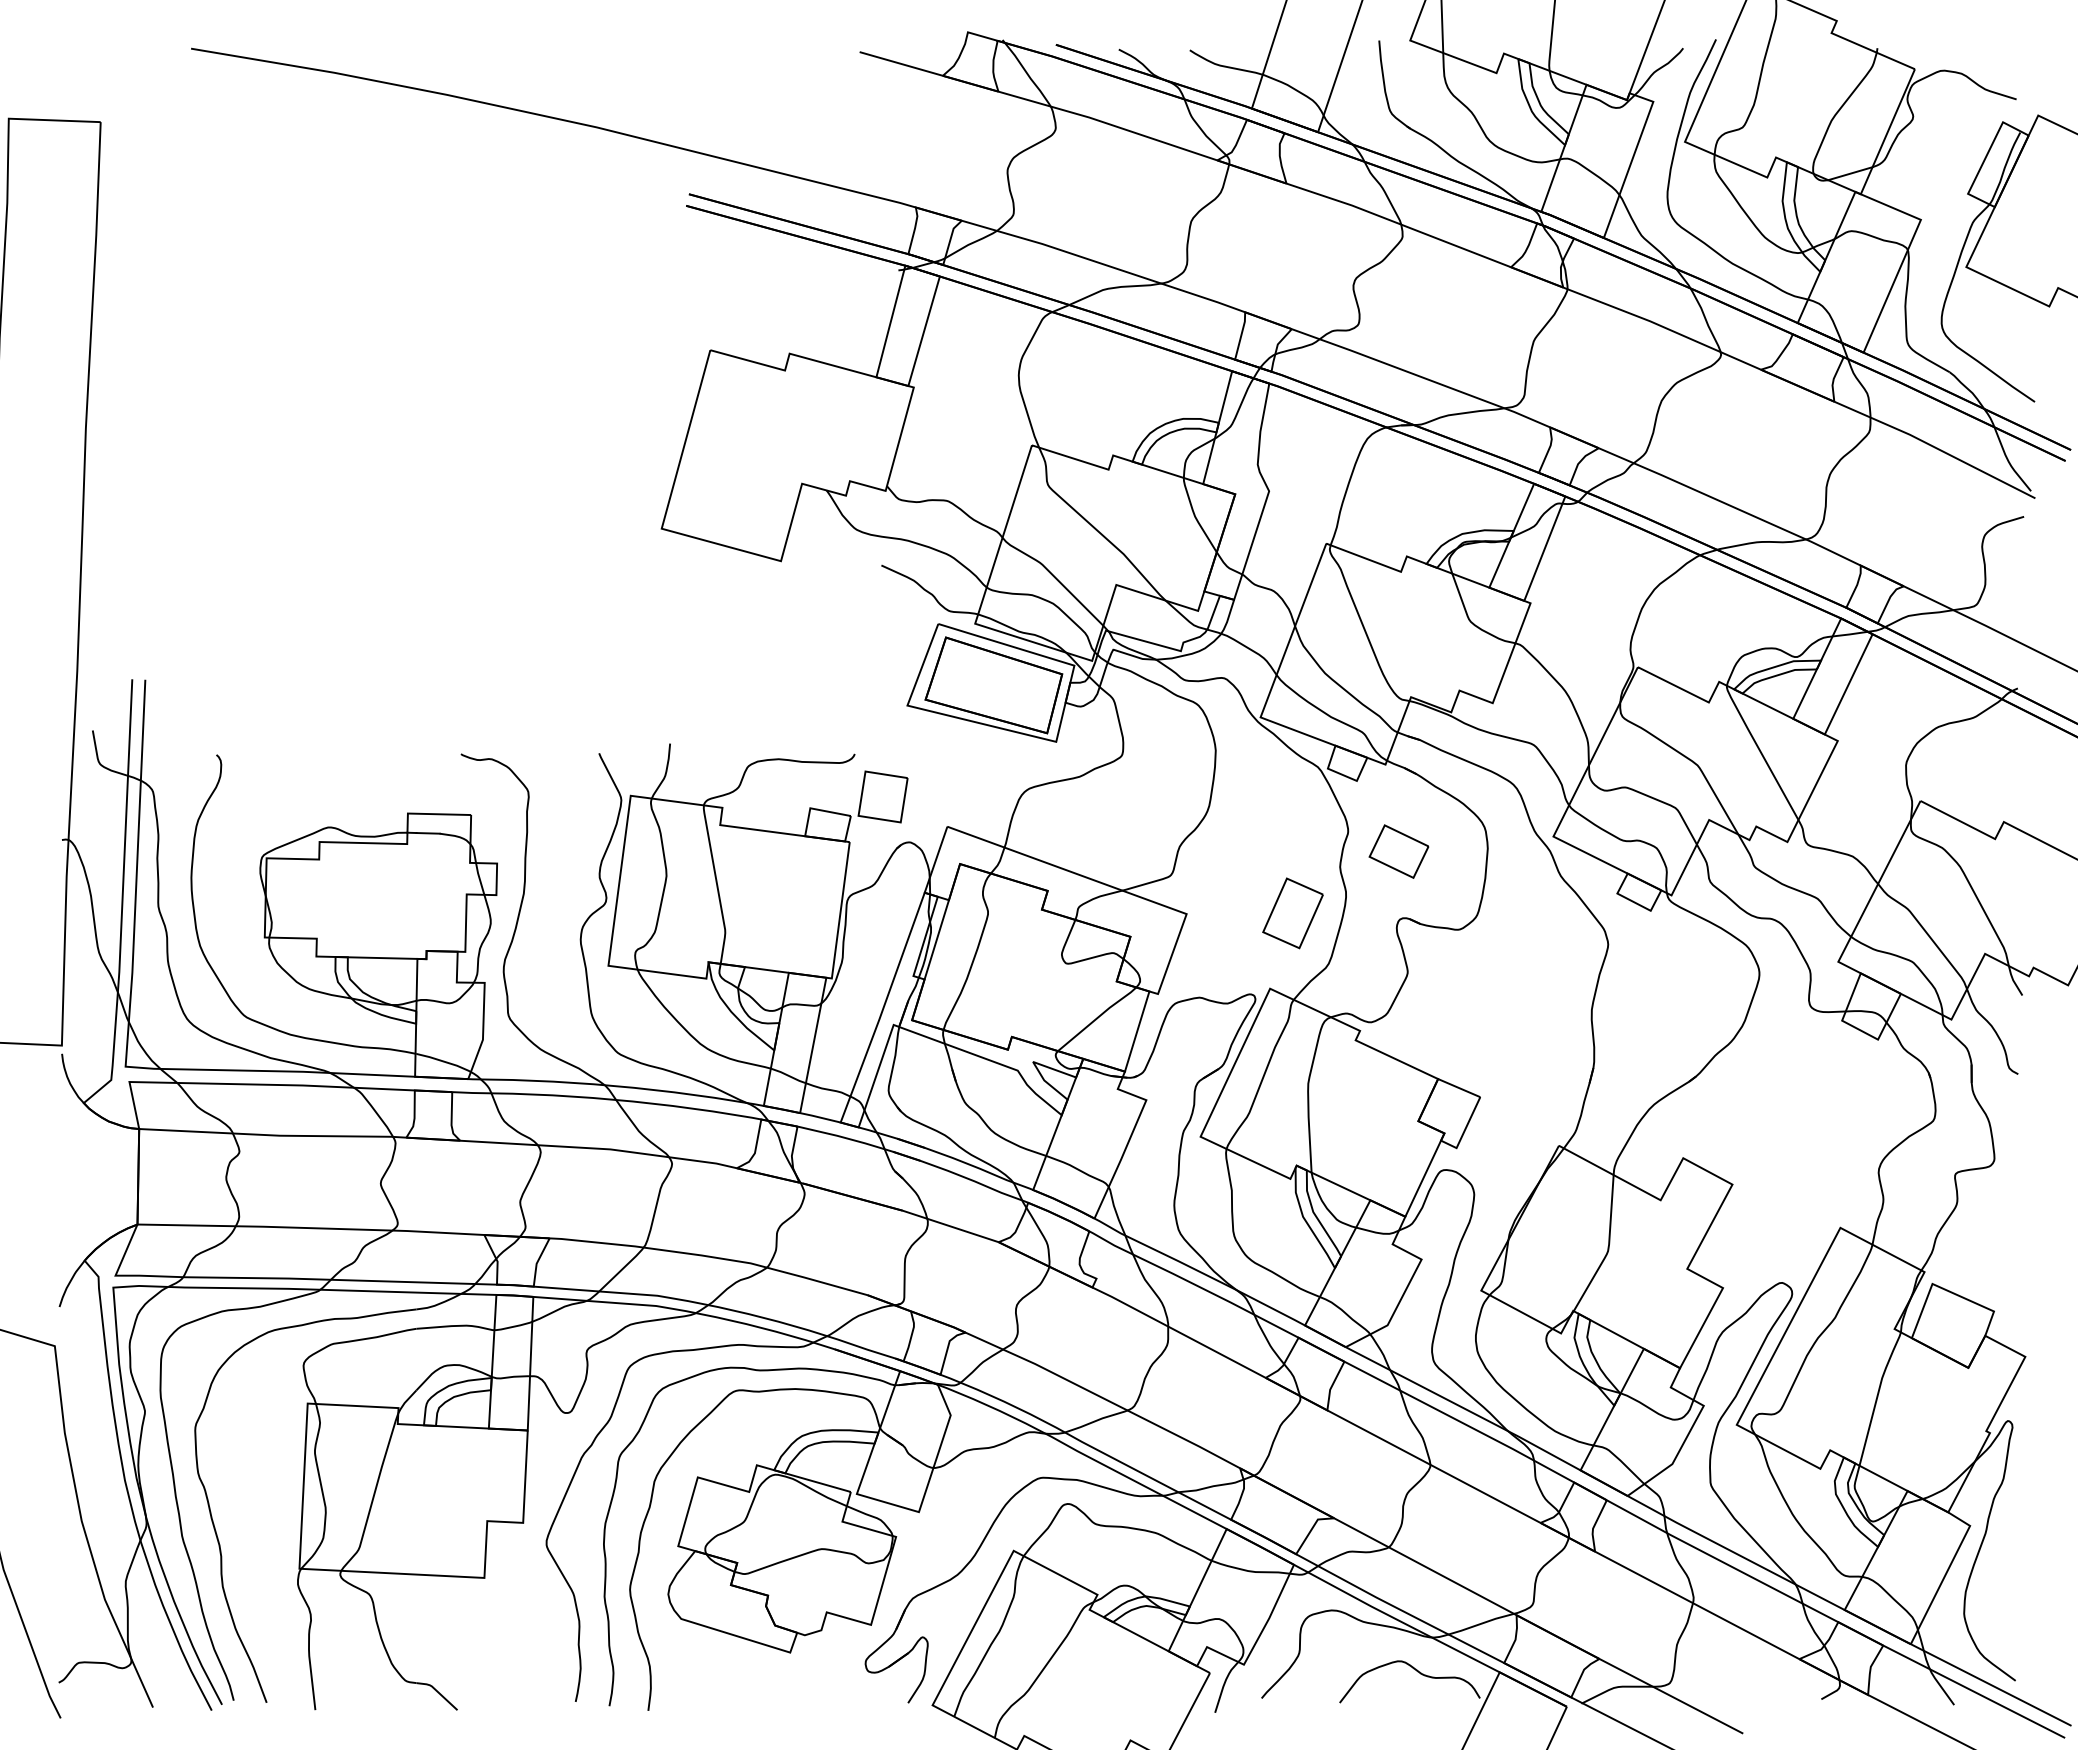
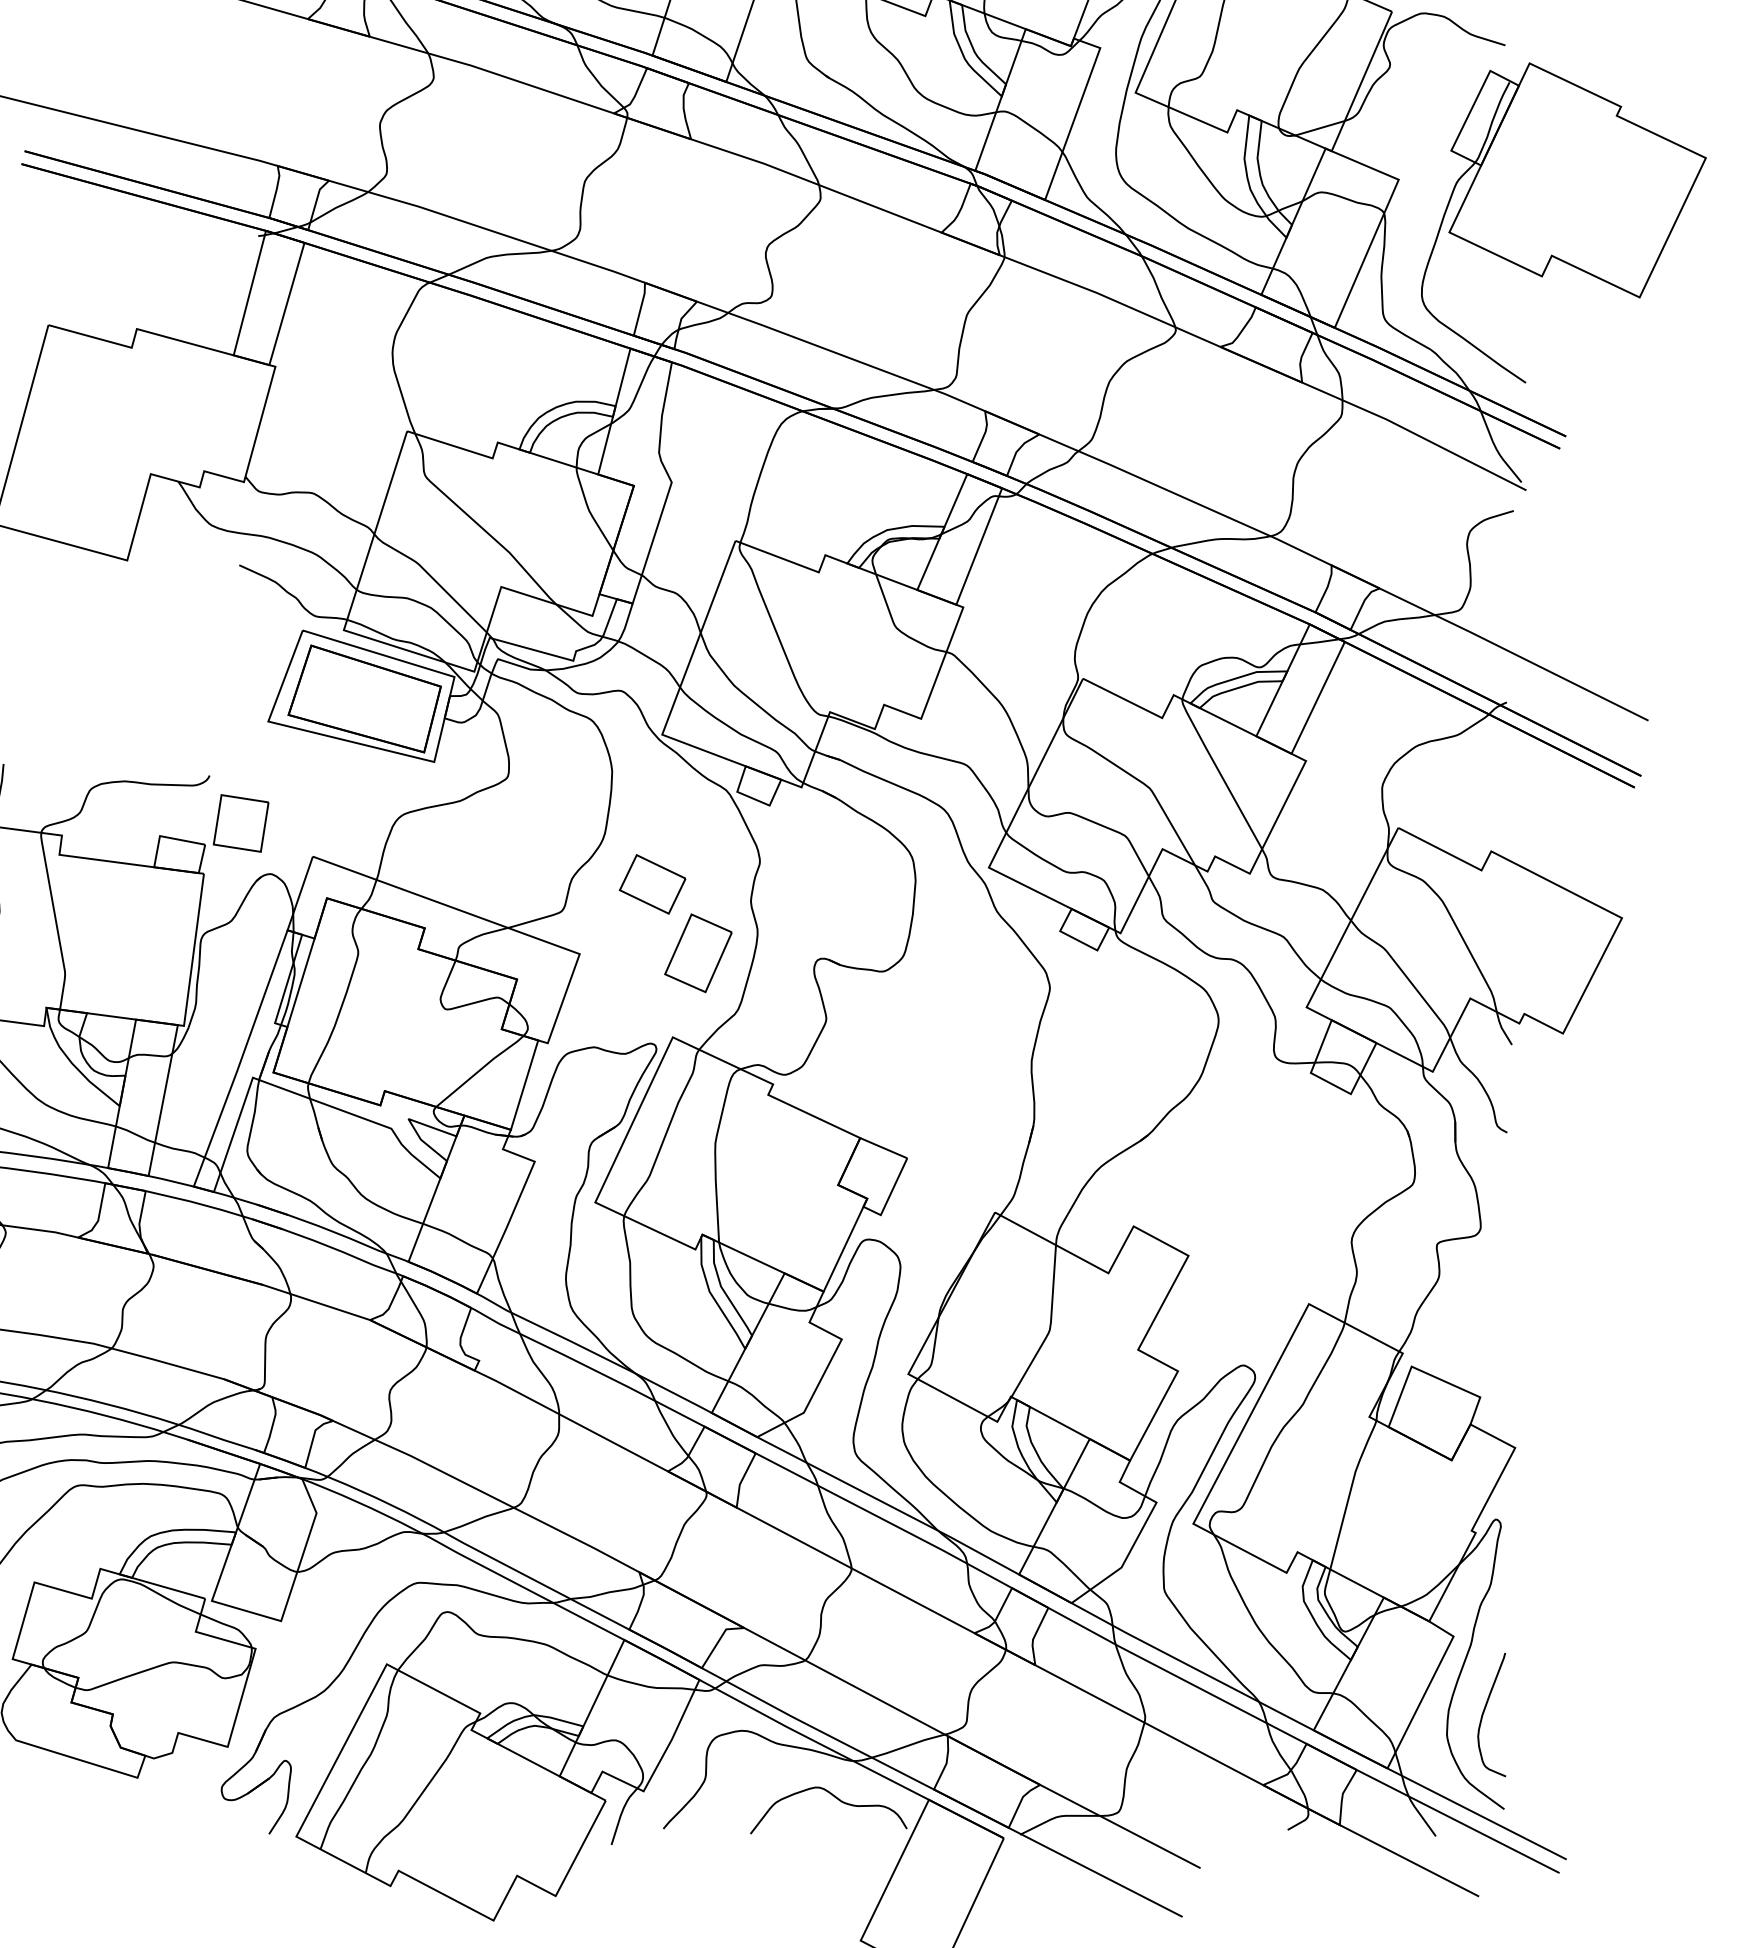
part: (1398, 851) -> (652, 884), moved
curve: (1997, 1595) -> (1484, 1714), added

